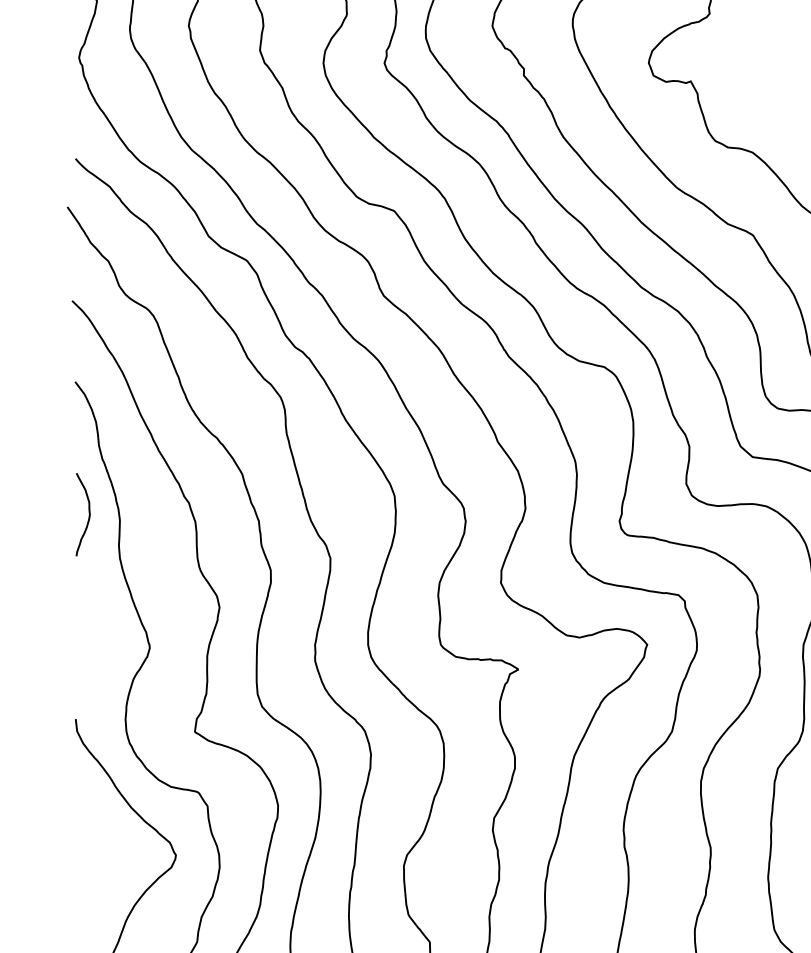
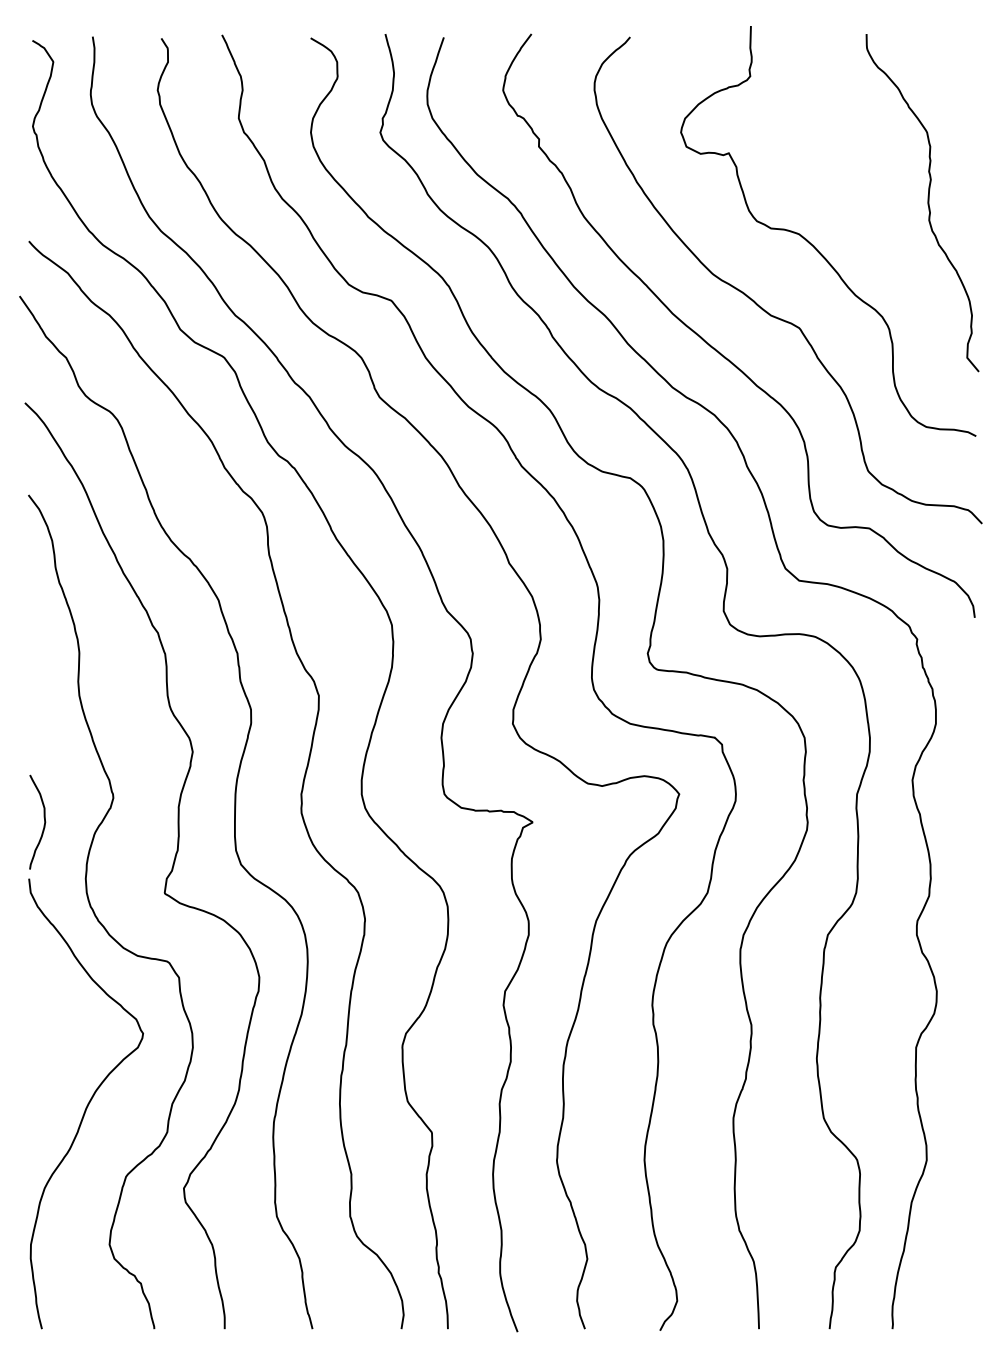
curve: (89, 514) -> (44, 821), moved

